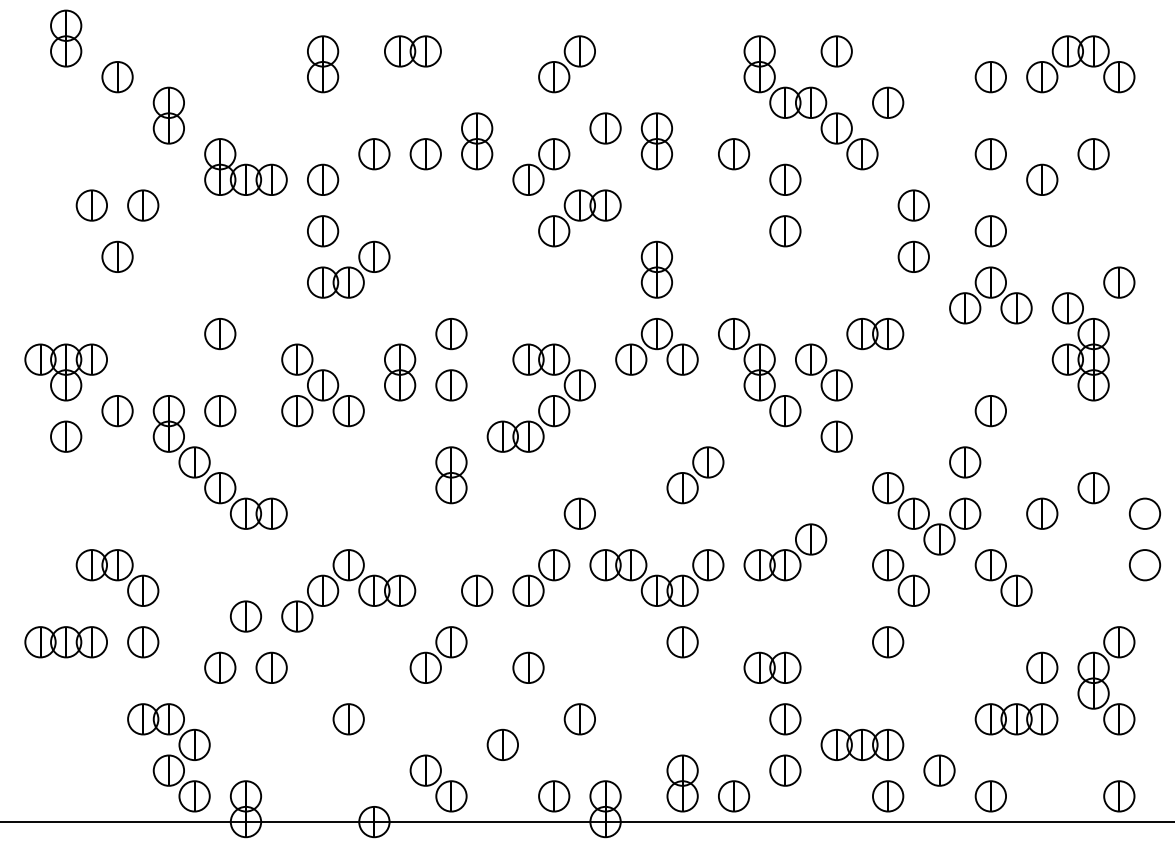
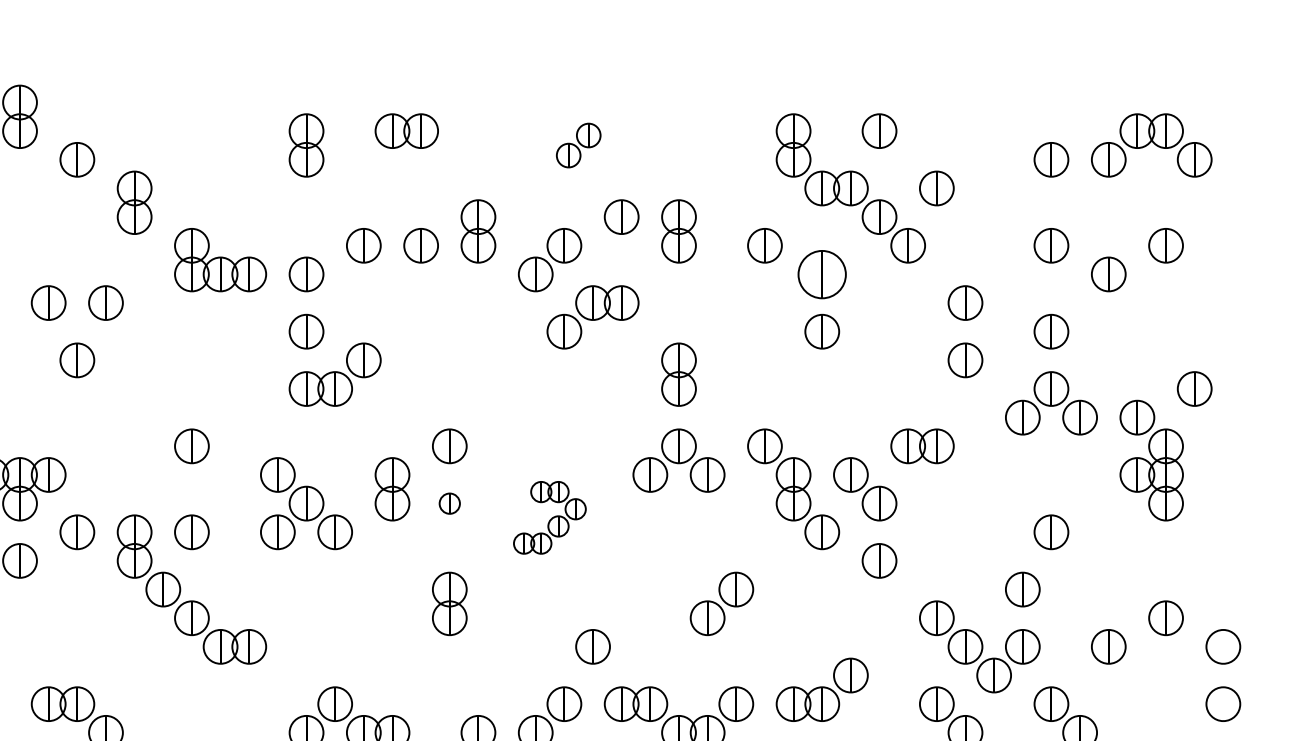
part: (566, 64) -> (578, 145), size x0.7
part: (785, 179) -> (822, 273), size x1.4
part: (451, 385) -> (449, 503), size x0.6
part: (540, 397) -> (549, 517), size x0.6

